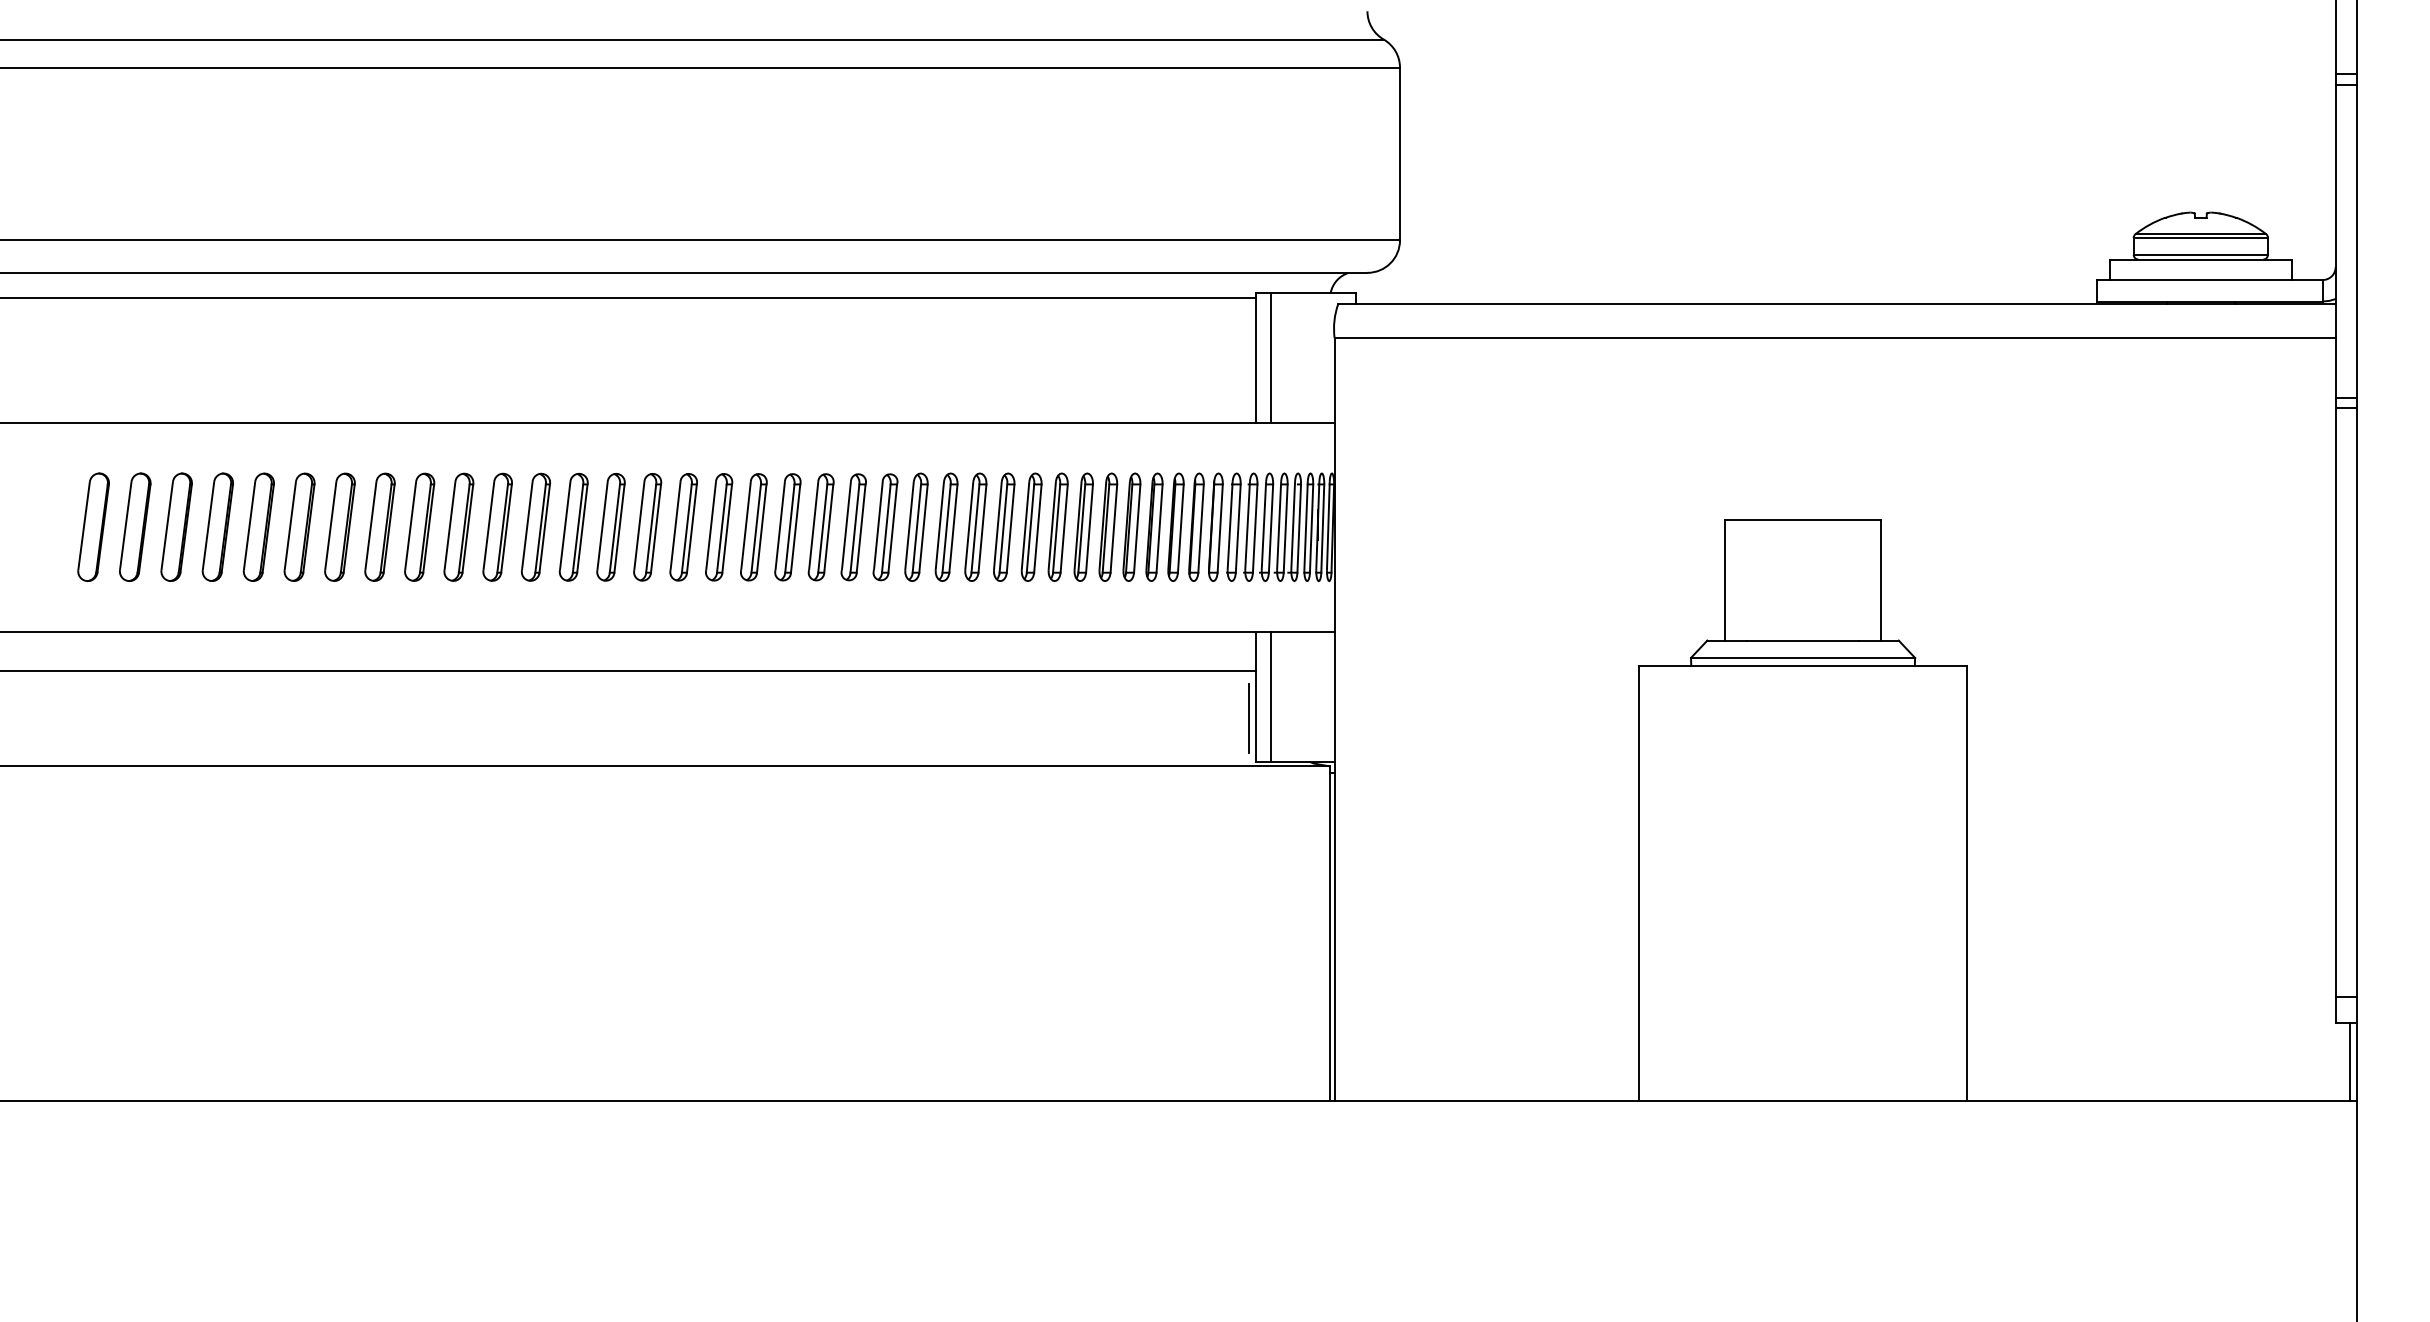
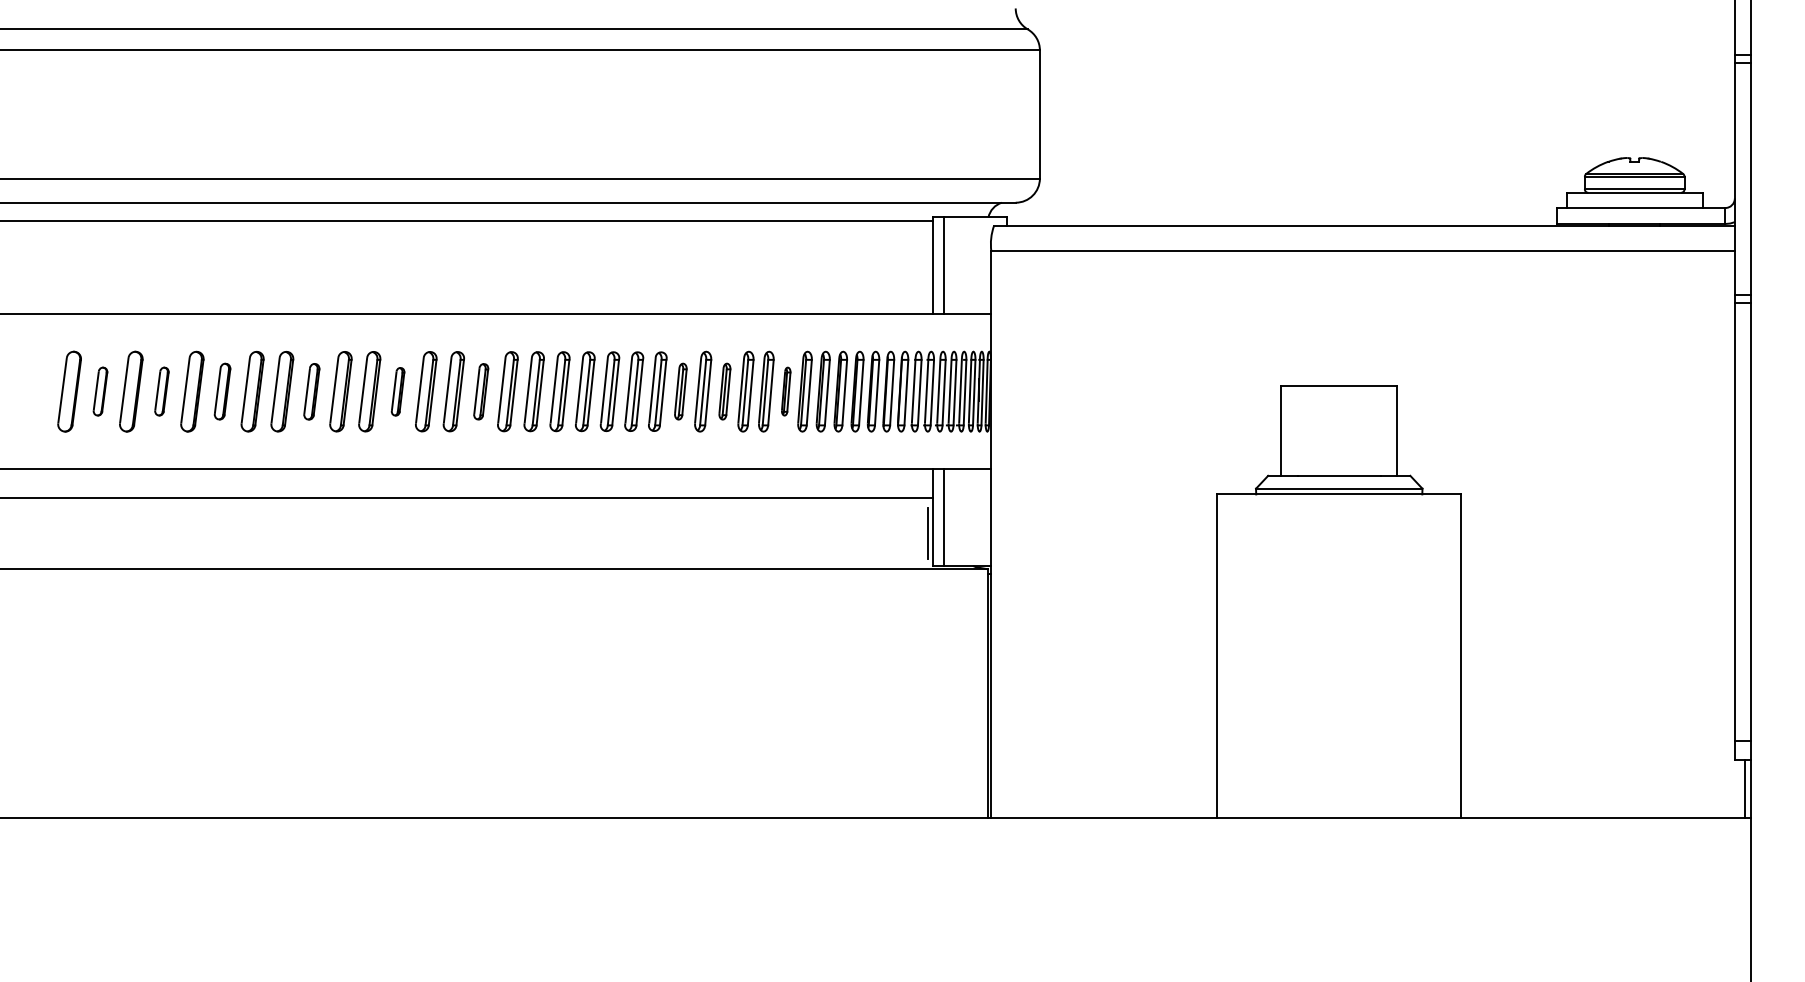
part: (135, 527) -> (100, 391), size x0.6
part: (217, 527) -> (161, 391), size x0.6
part: (299, 527) -> (222, 391), size x0.7
part: (419, 527) -> (311, 391), size x0.7
part: (535, 527) -> (397, 391), size x0.6
part: (648, 527) -> (481, 391), size x0.7
part: (916, 527) -> (680, 391), size x0.7
part: (975, 527) -> (724, 391), size x0.7
part: (1058, 527) -> (786, 391), size x0.6

